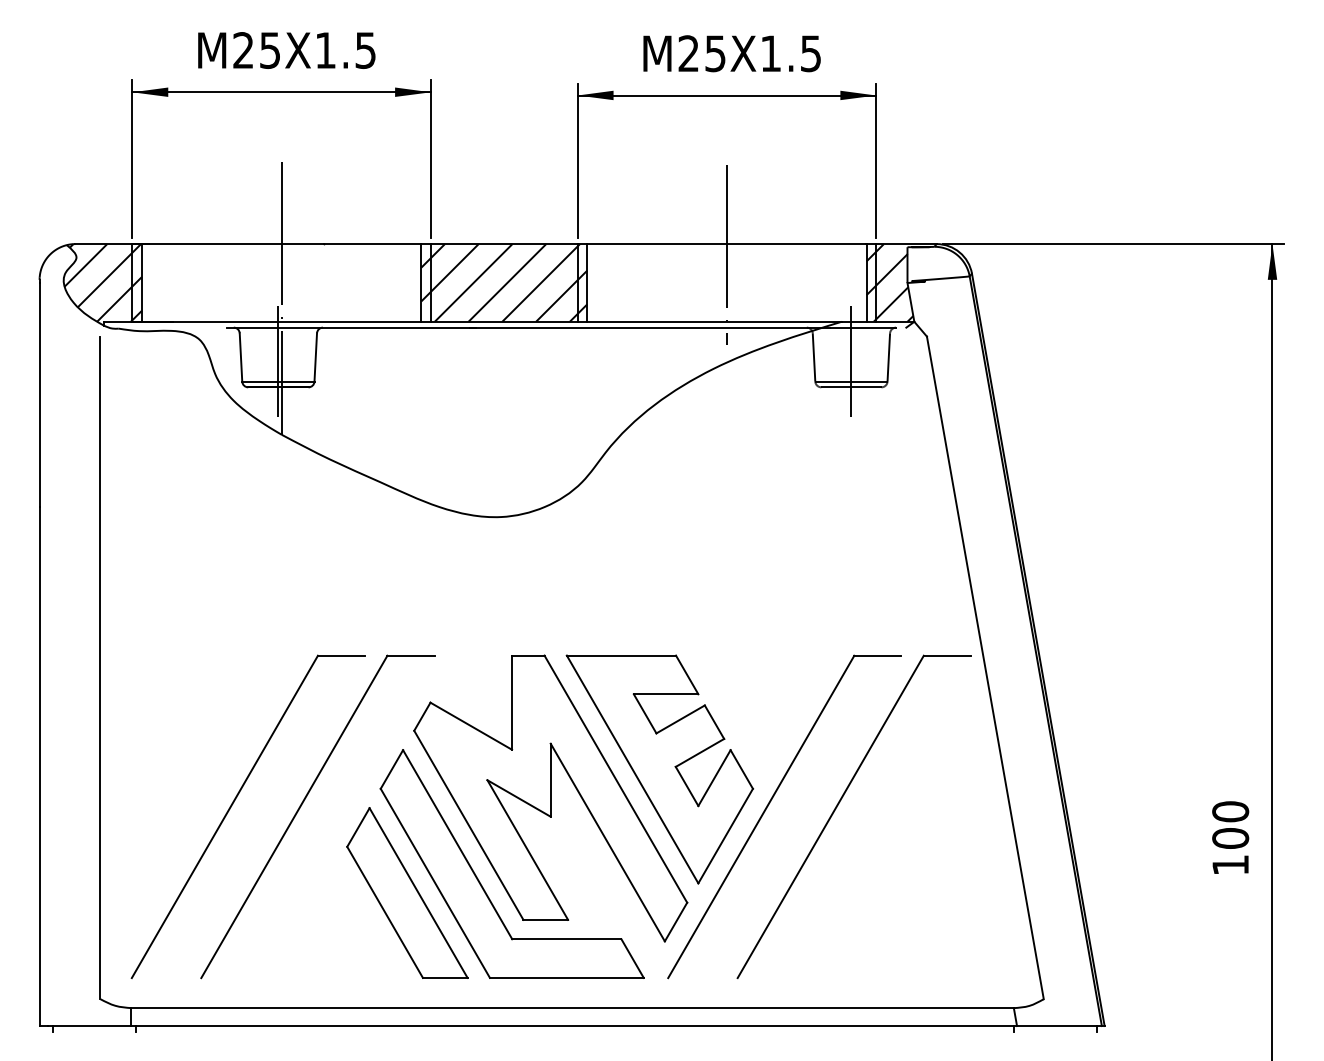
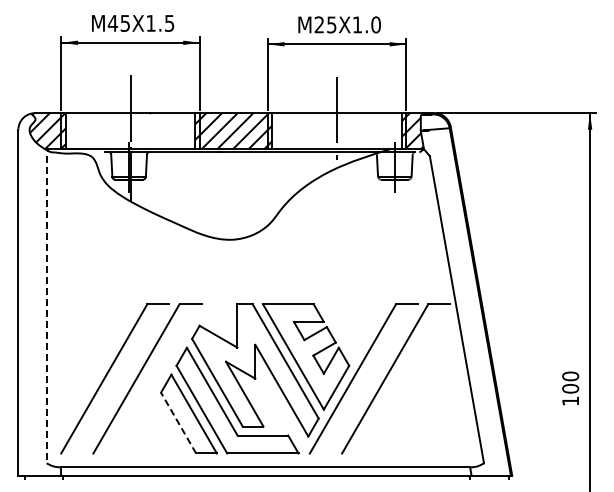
text: (242, 48) -> (112, 22), 25 -> 45
text: (809, 52) -> (375, 24), X1.5 -> X1.0
line: (100, 667) -> (46, 309), solid -> dashed
line: (384, 911) -> (178, 422), solid -> dashed

